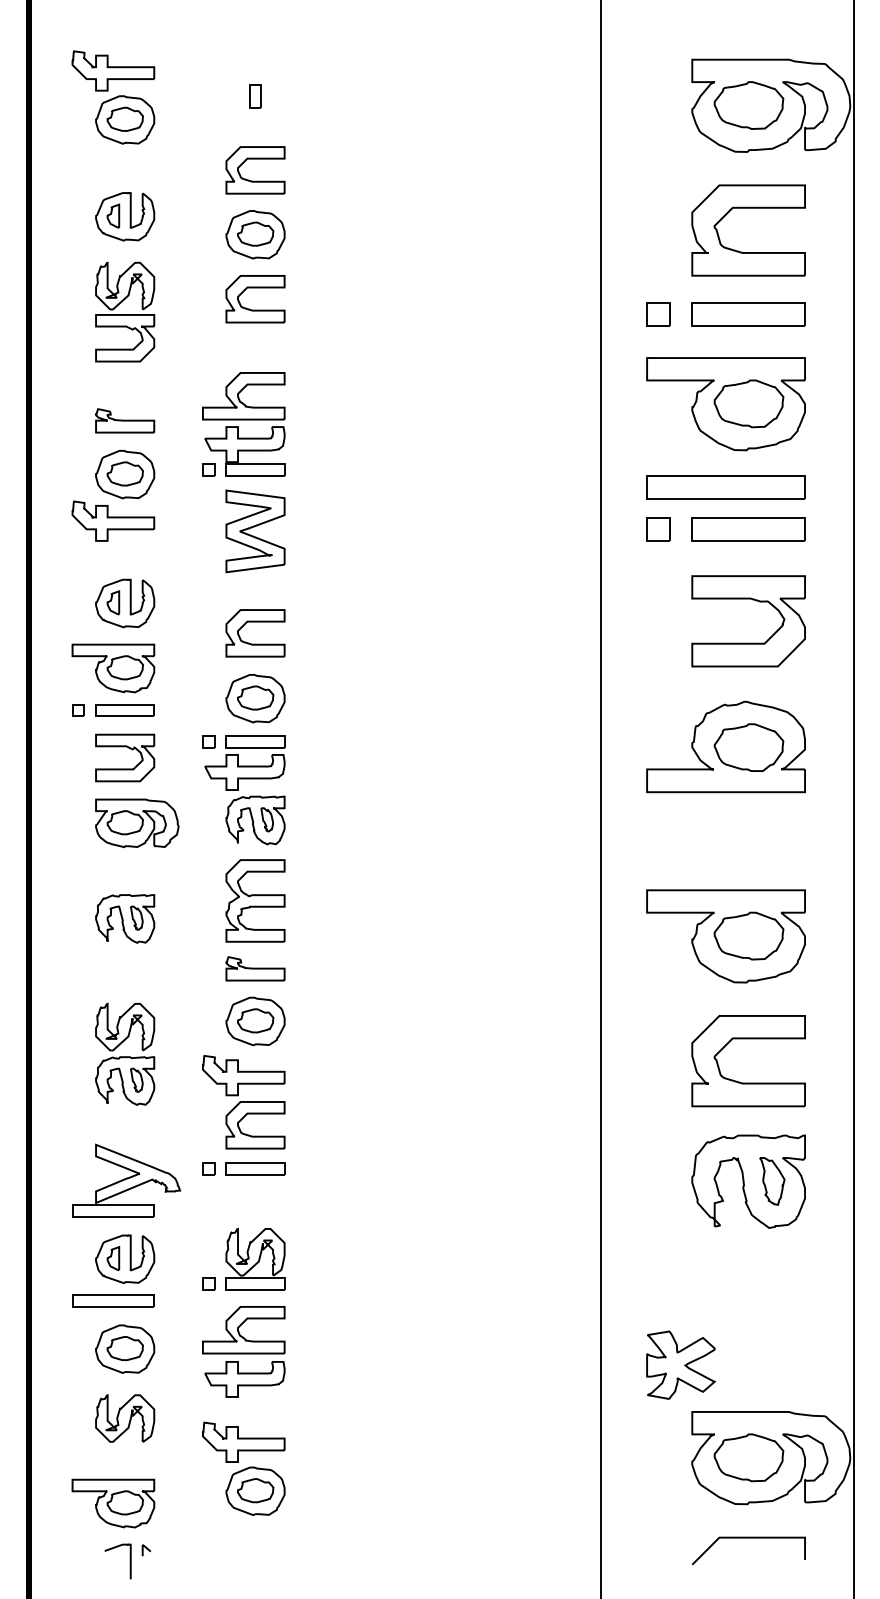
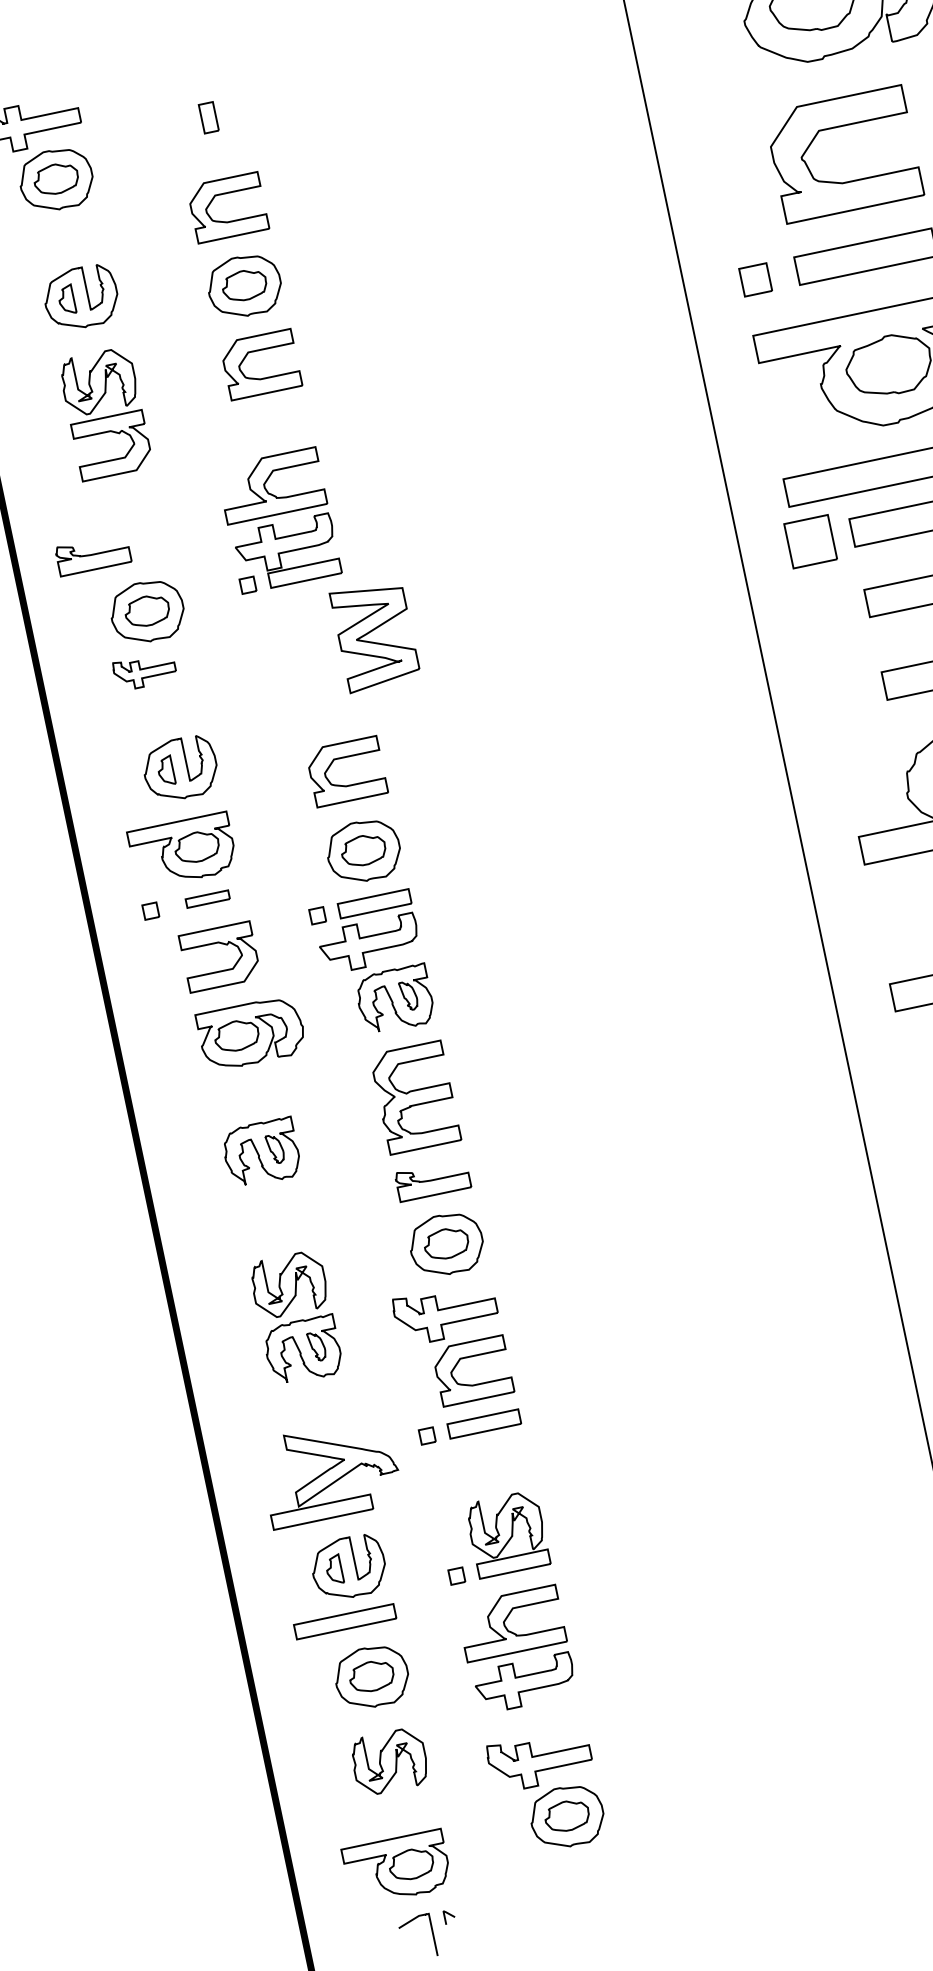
part: (125, 420) -> (93, 554), moved
part: (113, 520) -> (144, 670), size x0.6
part: (658, 529) -> (811, 541), size x1.6
part: (255, 531) -> (375, 636), moved
part: (124, 710) -> (207, 899), size x0.6

